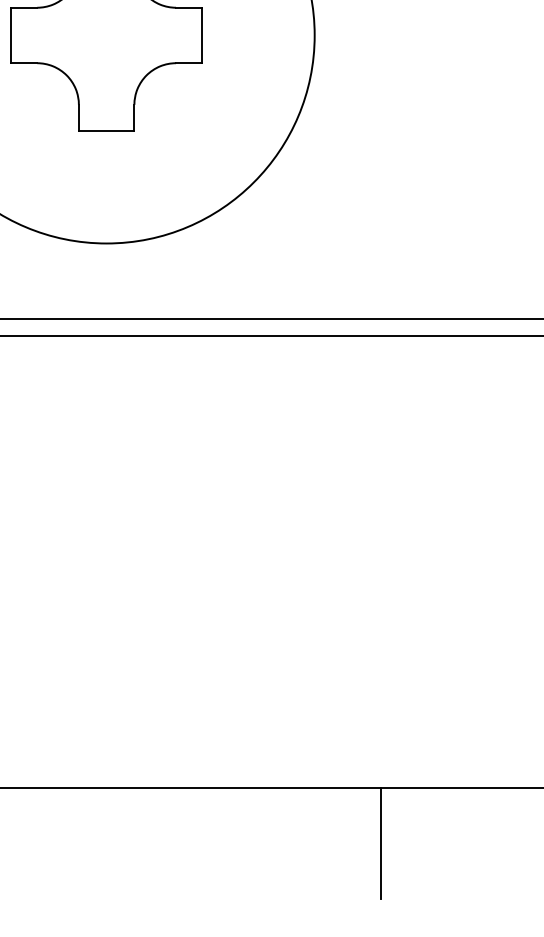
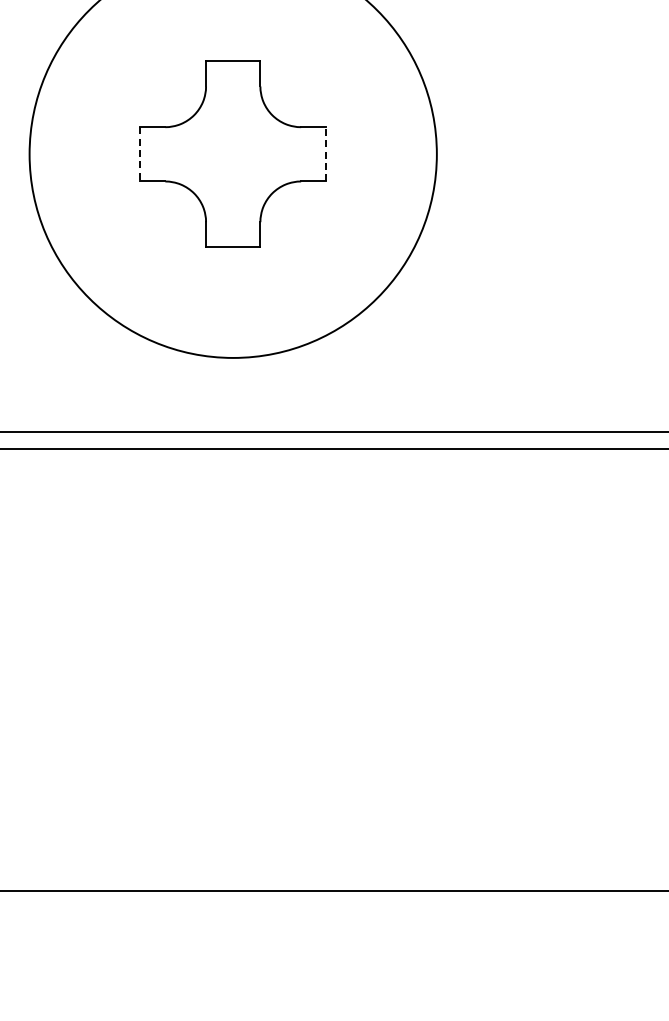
line: (201, 34) -> (326, 153), solid -> dashed
line: (11, 35) -> (140, 154), solid -> dashed
line: (380, 842) -> (501, 944), removed

